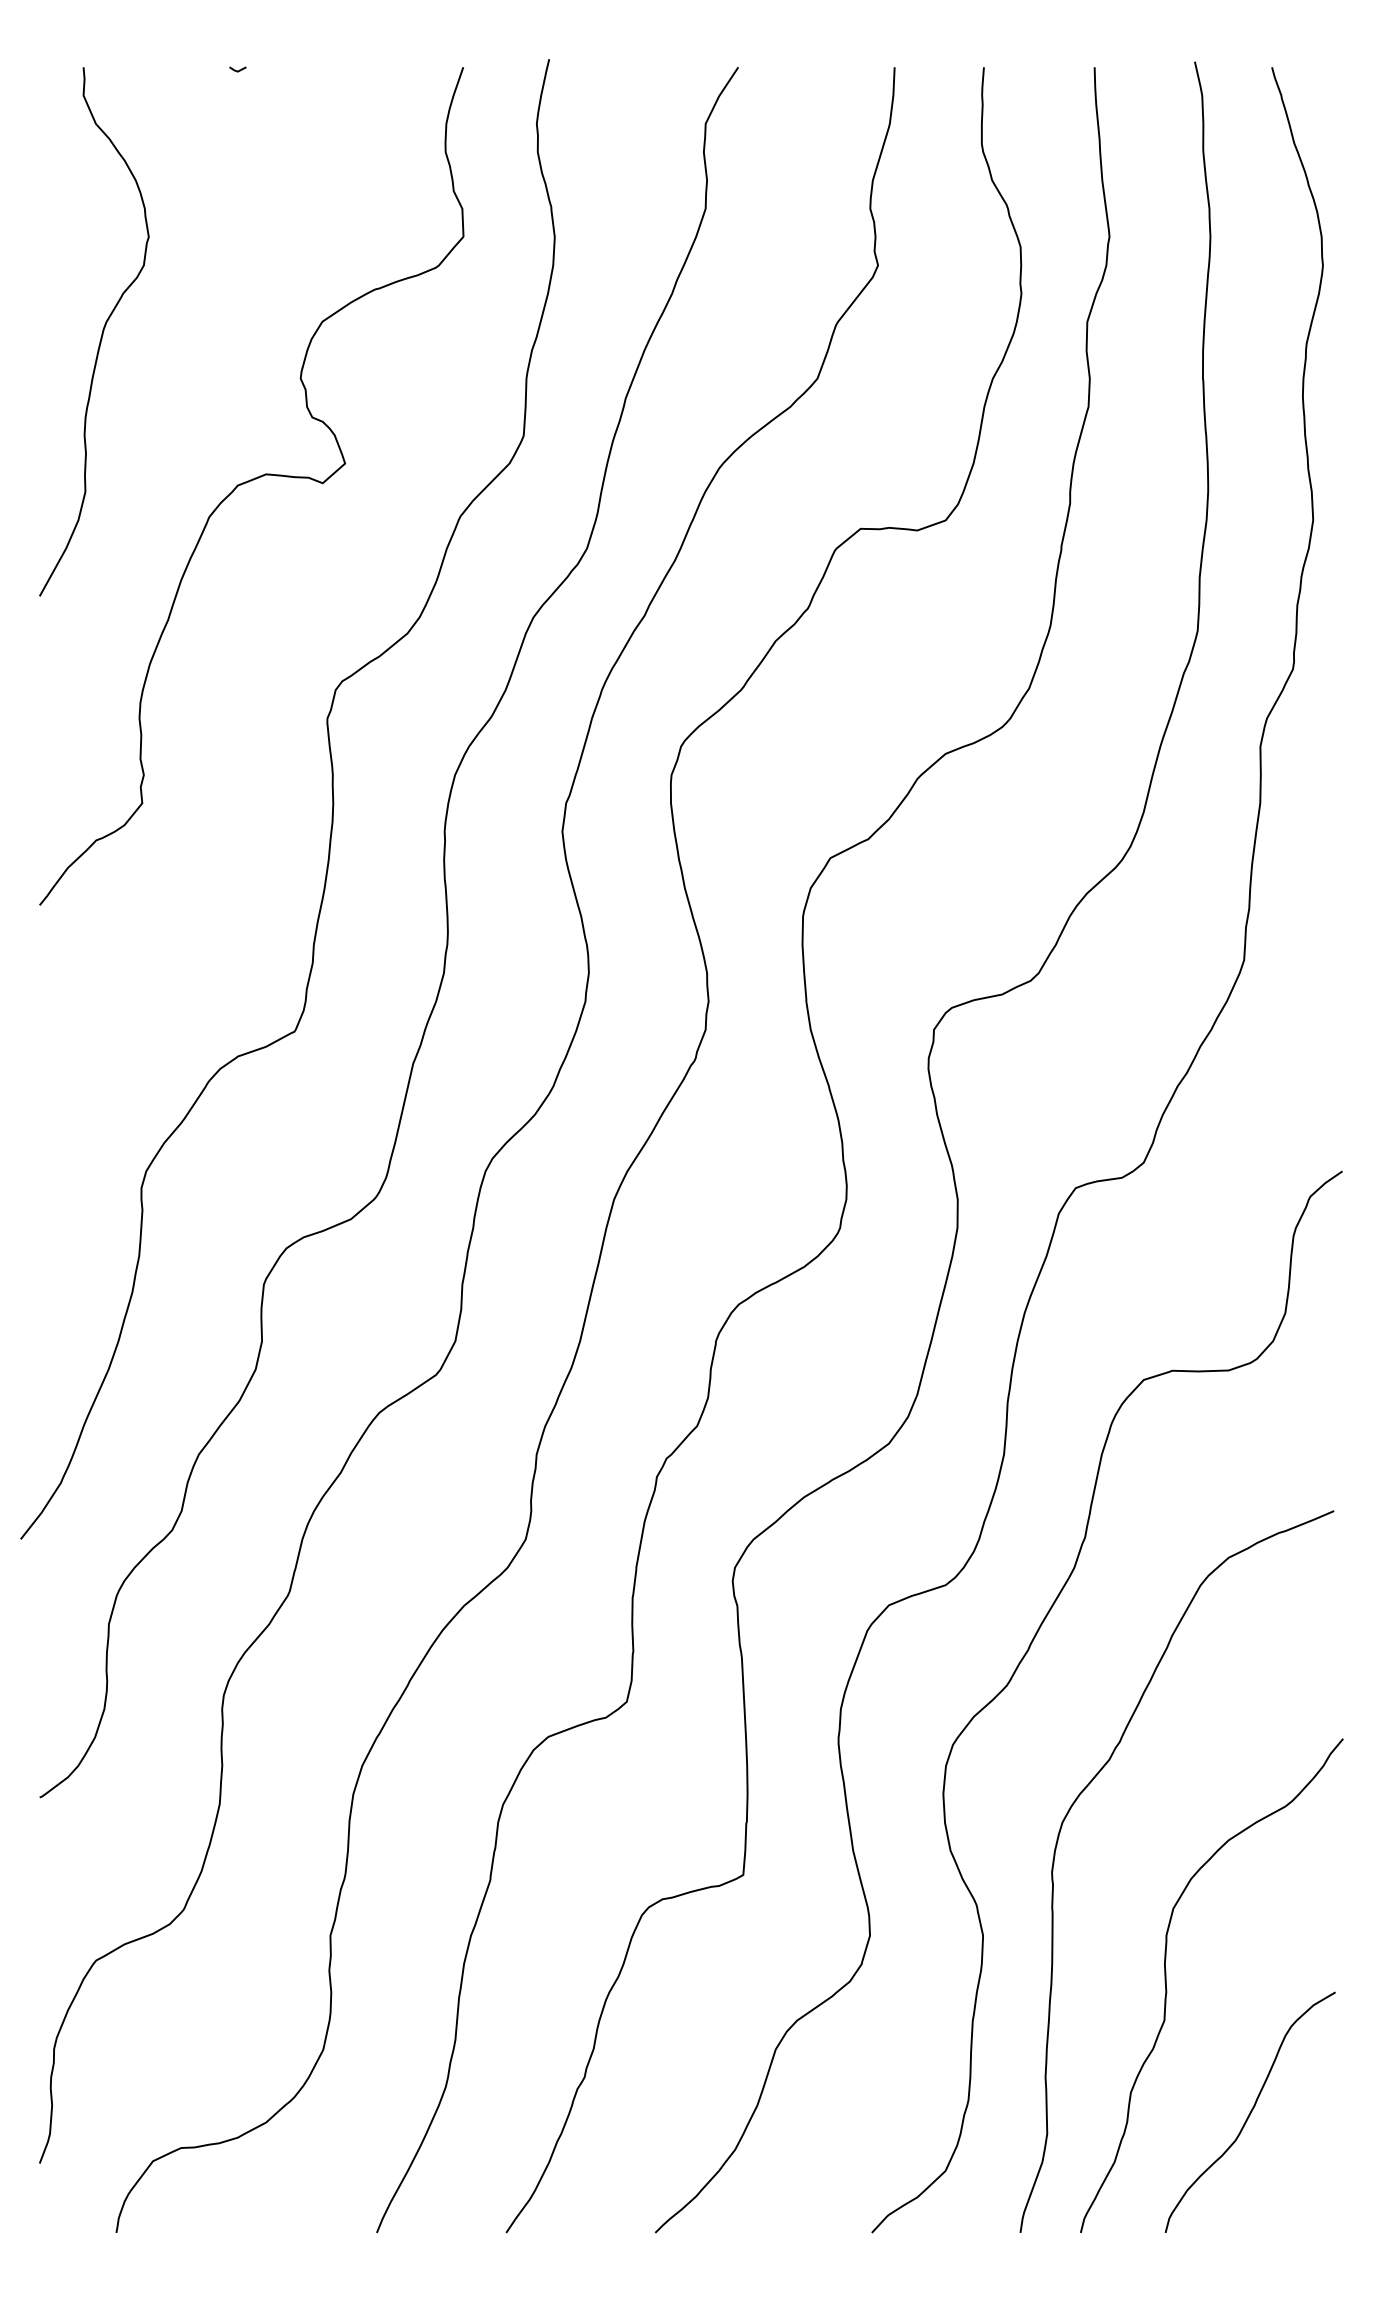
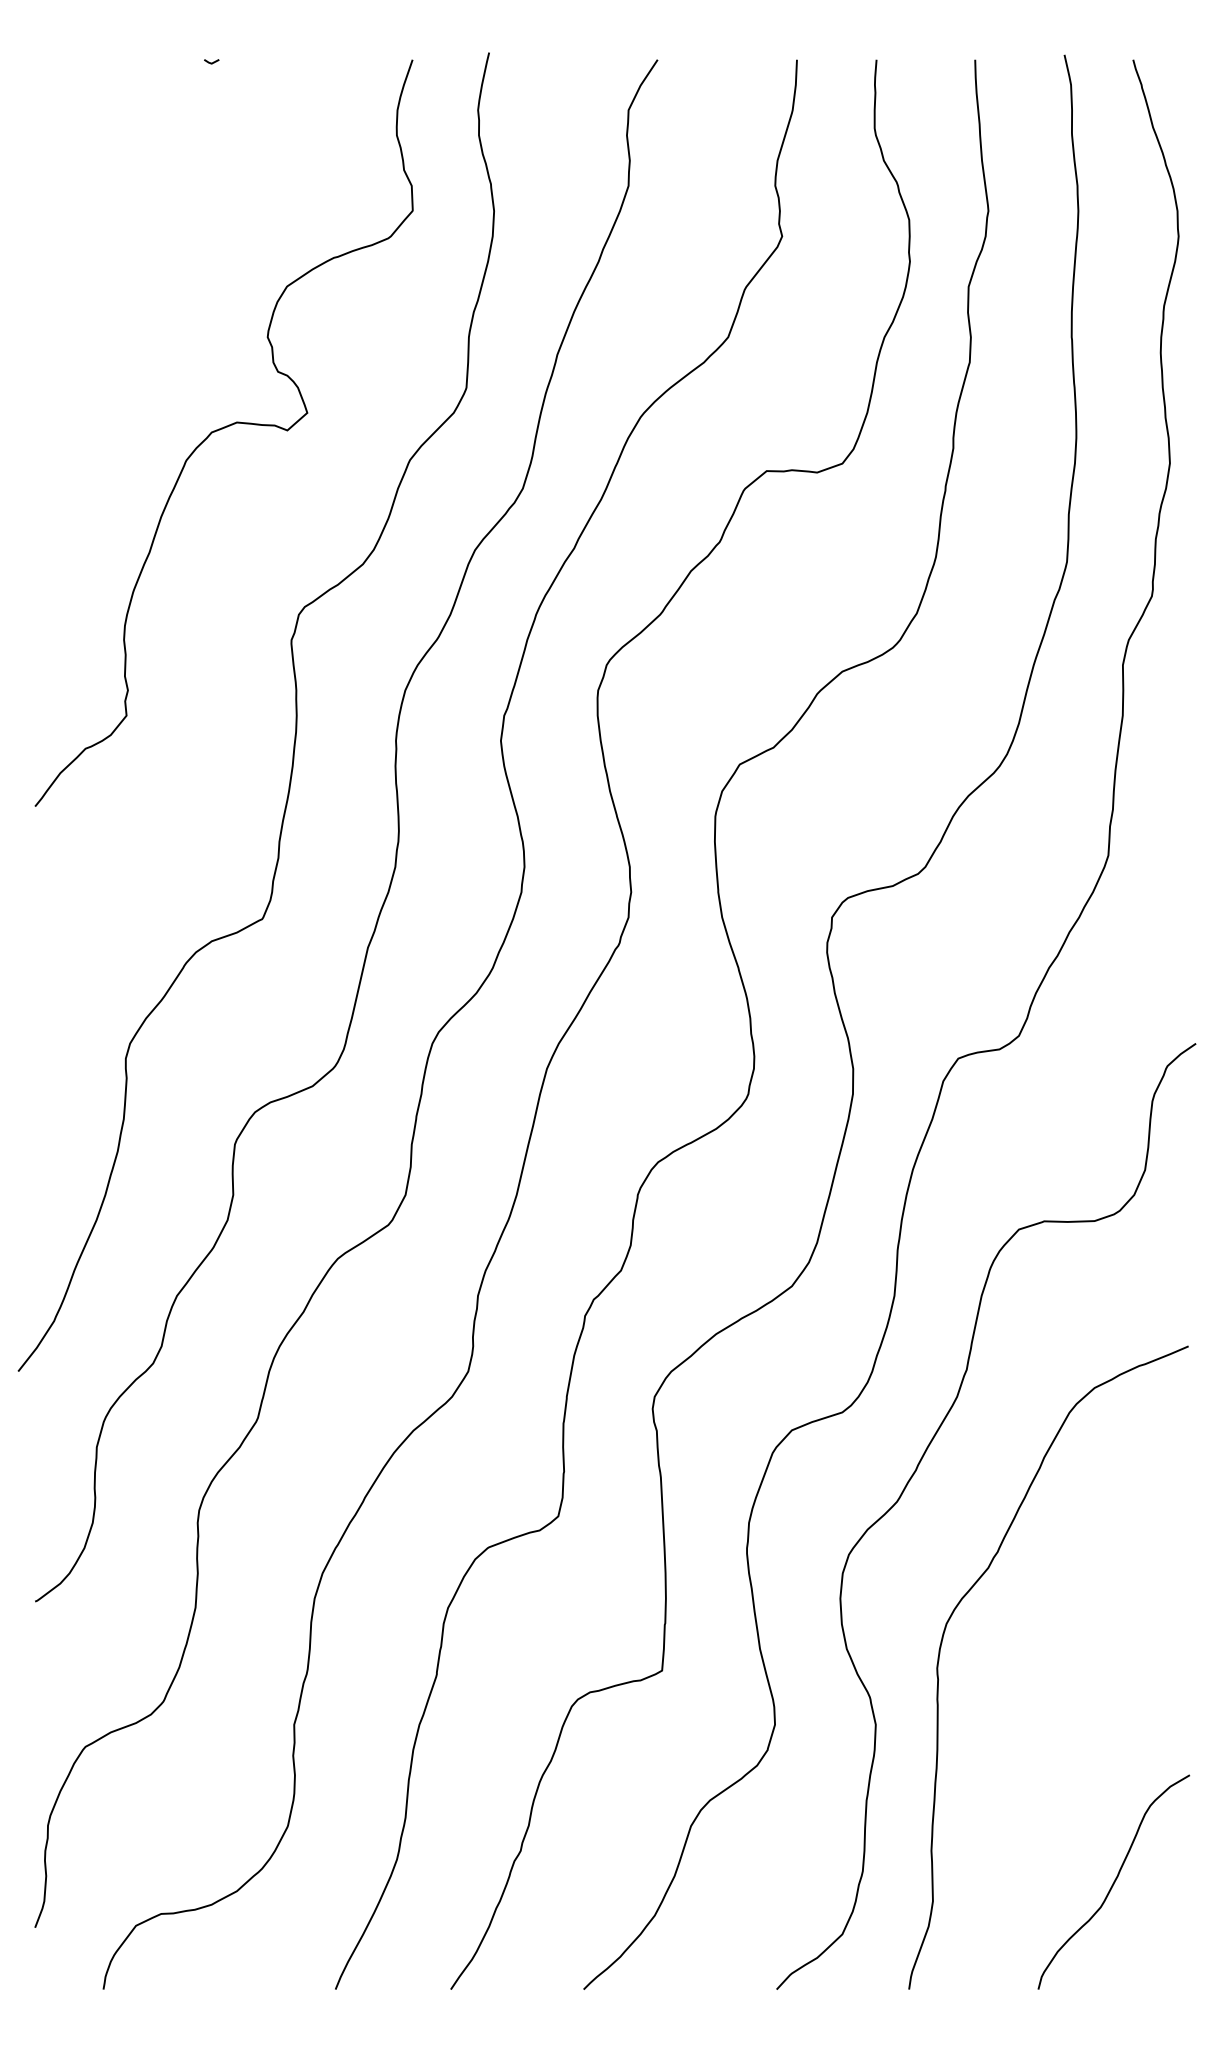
curve: (101, 333) -> (90, 297), removed
curve: (1167, 1989) -> (1040, 1772), removed

